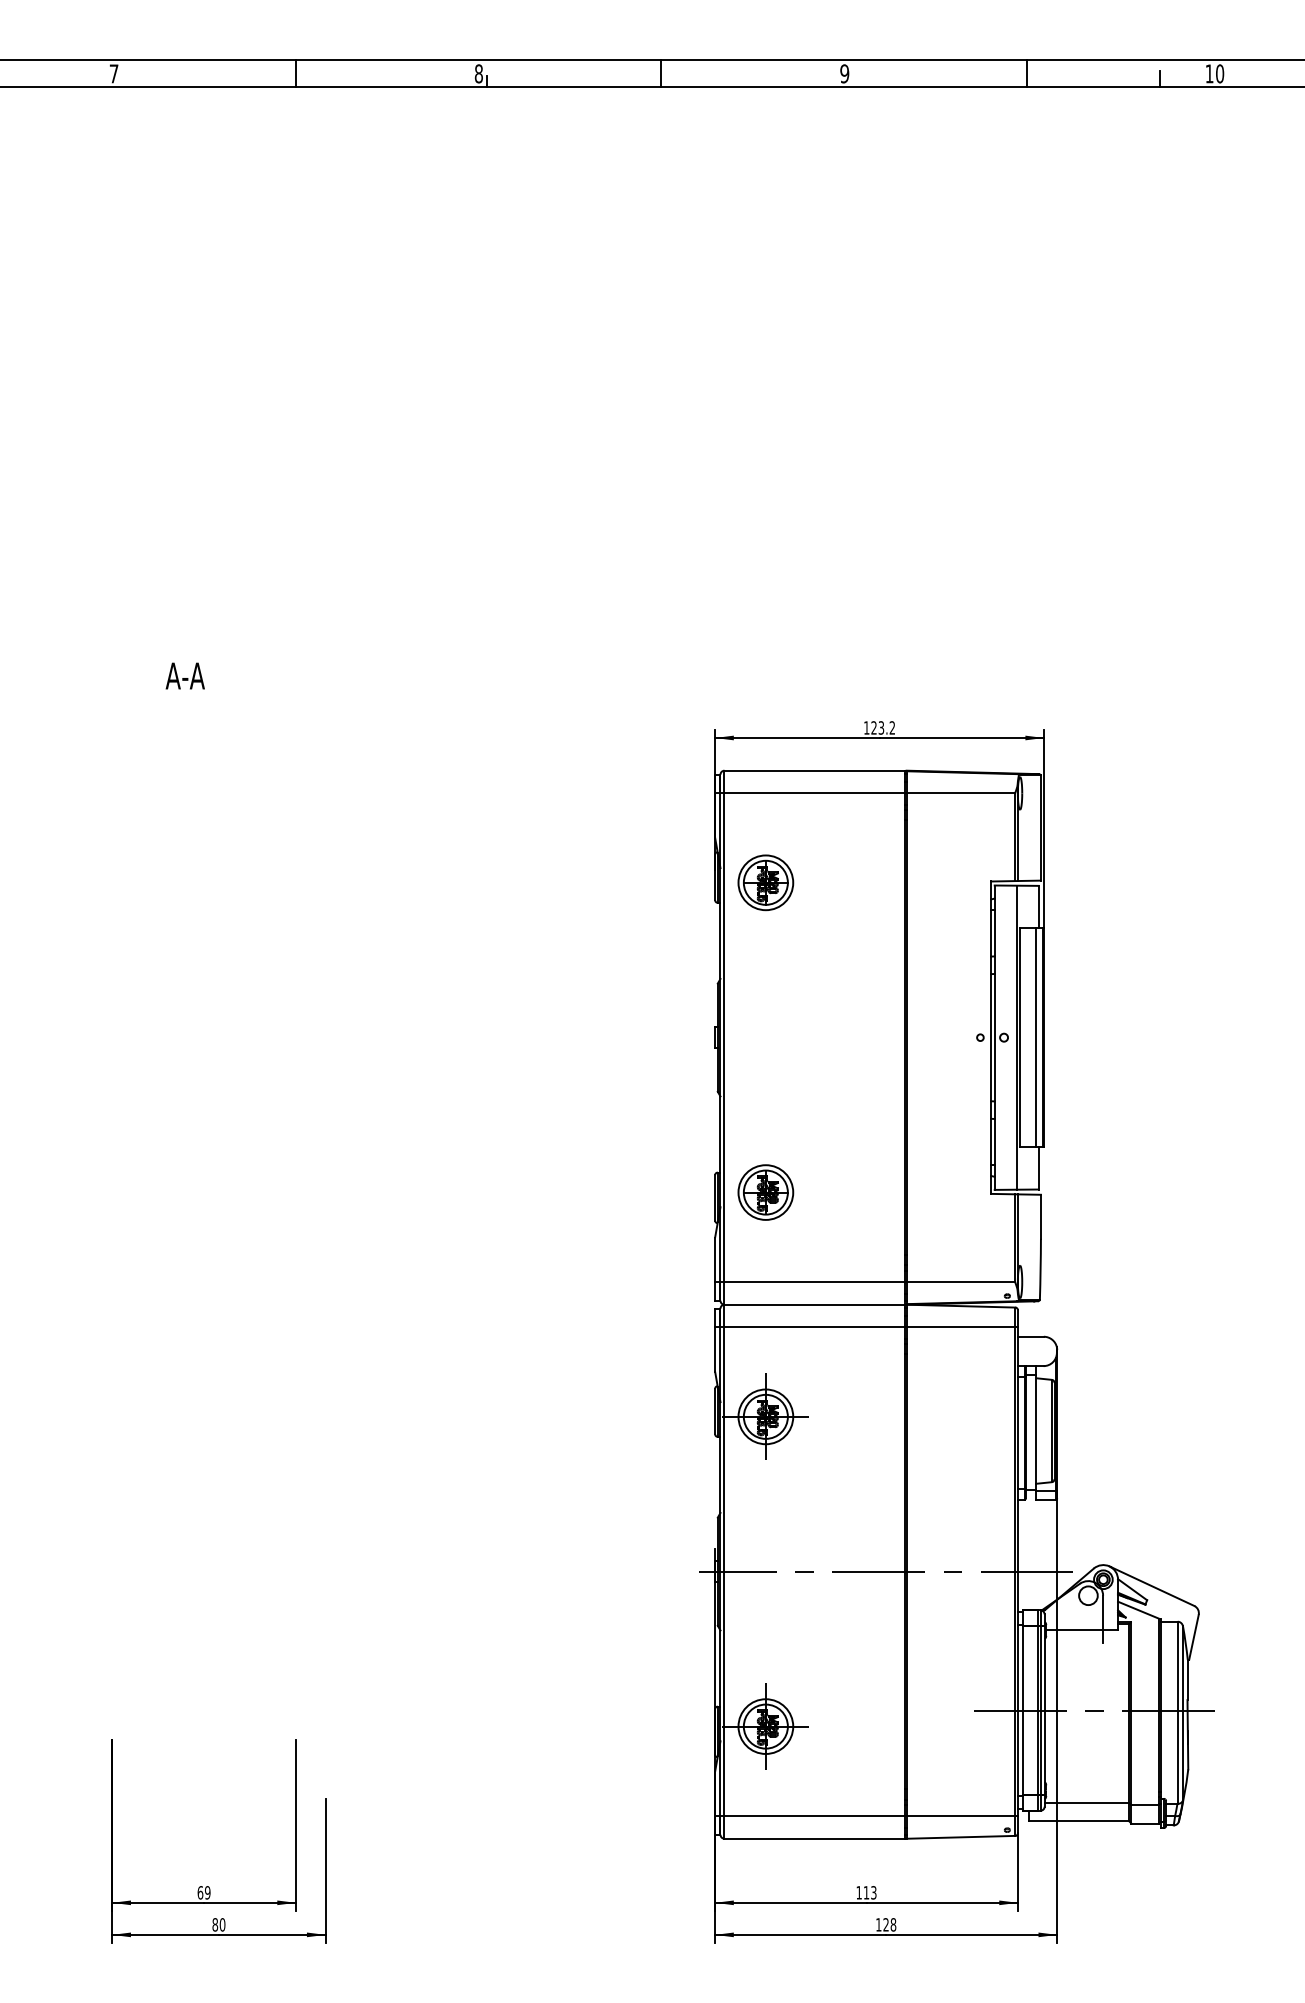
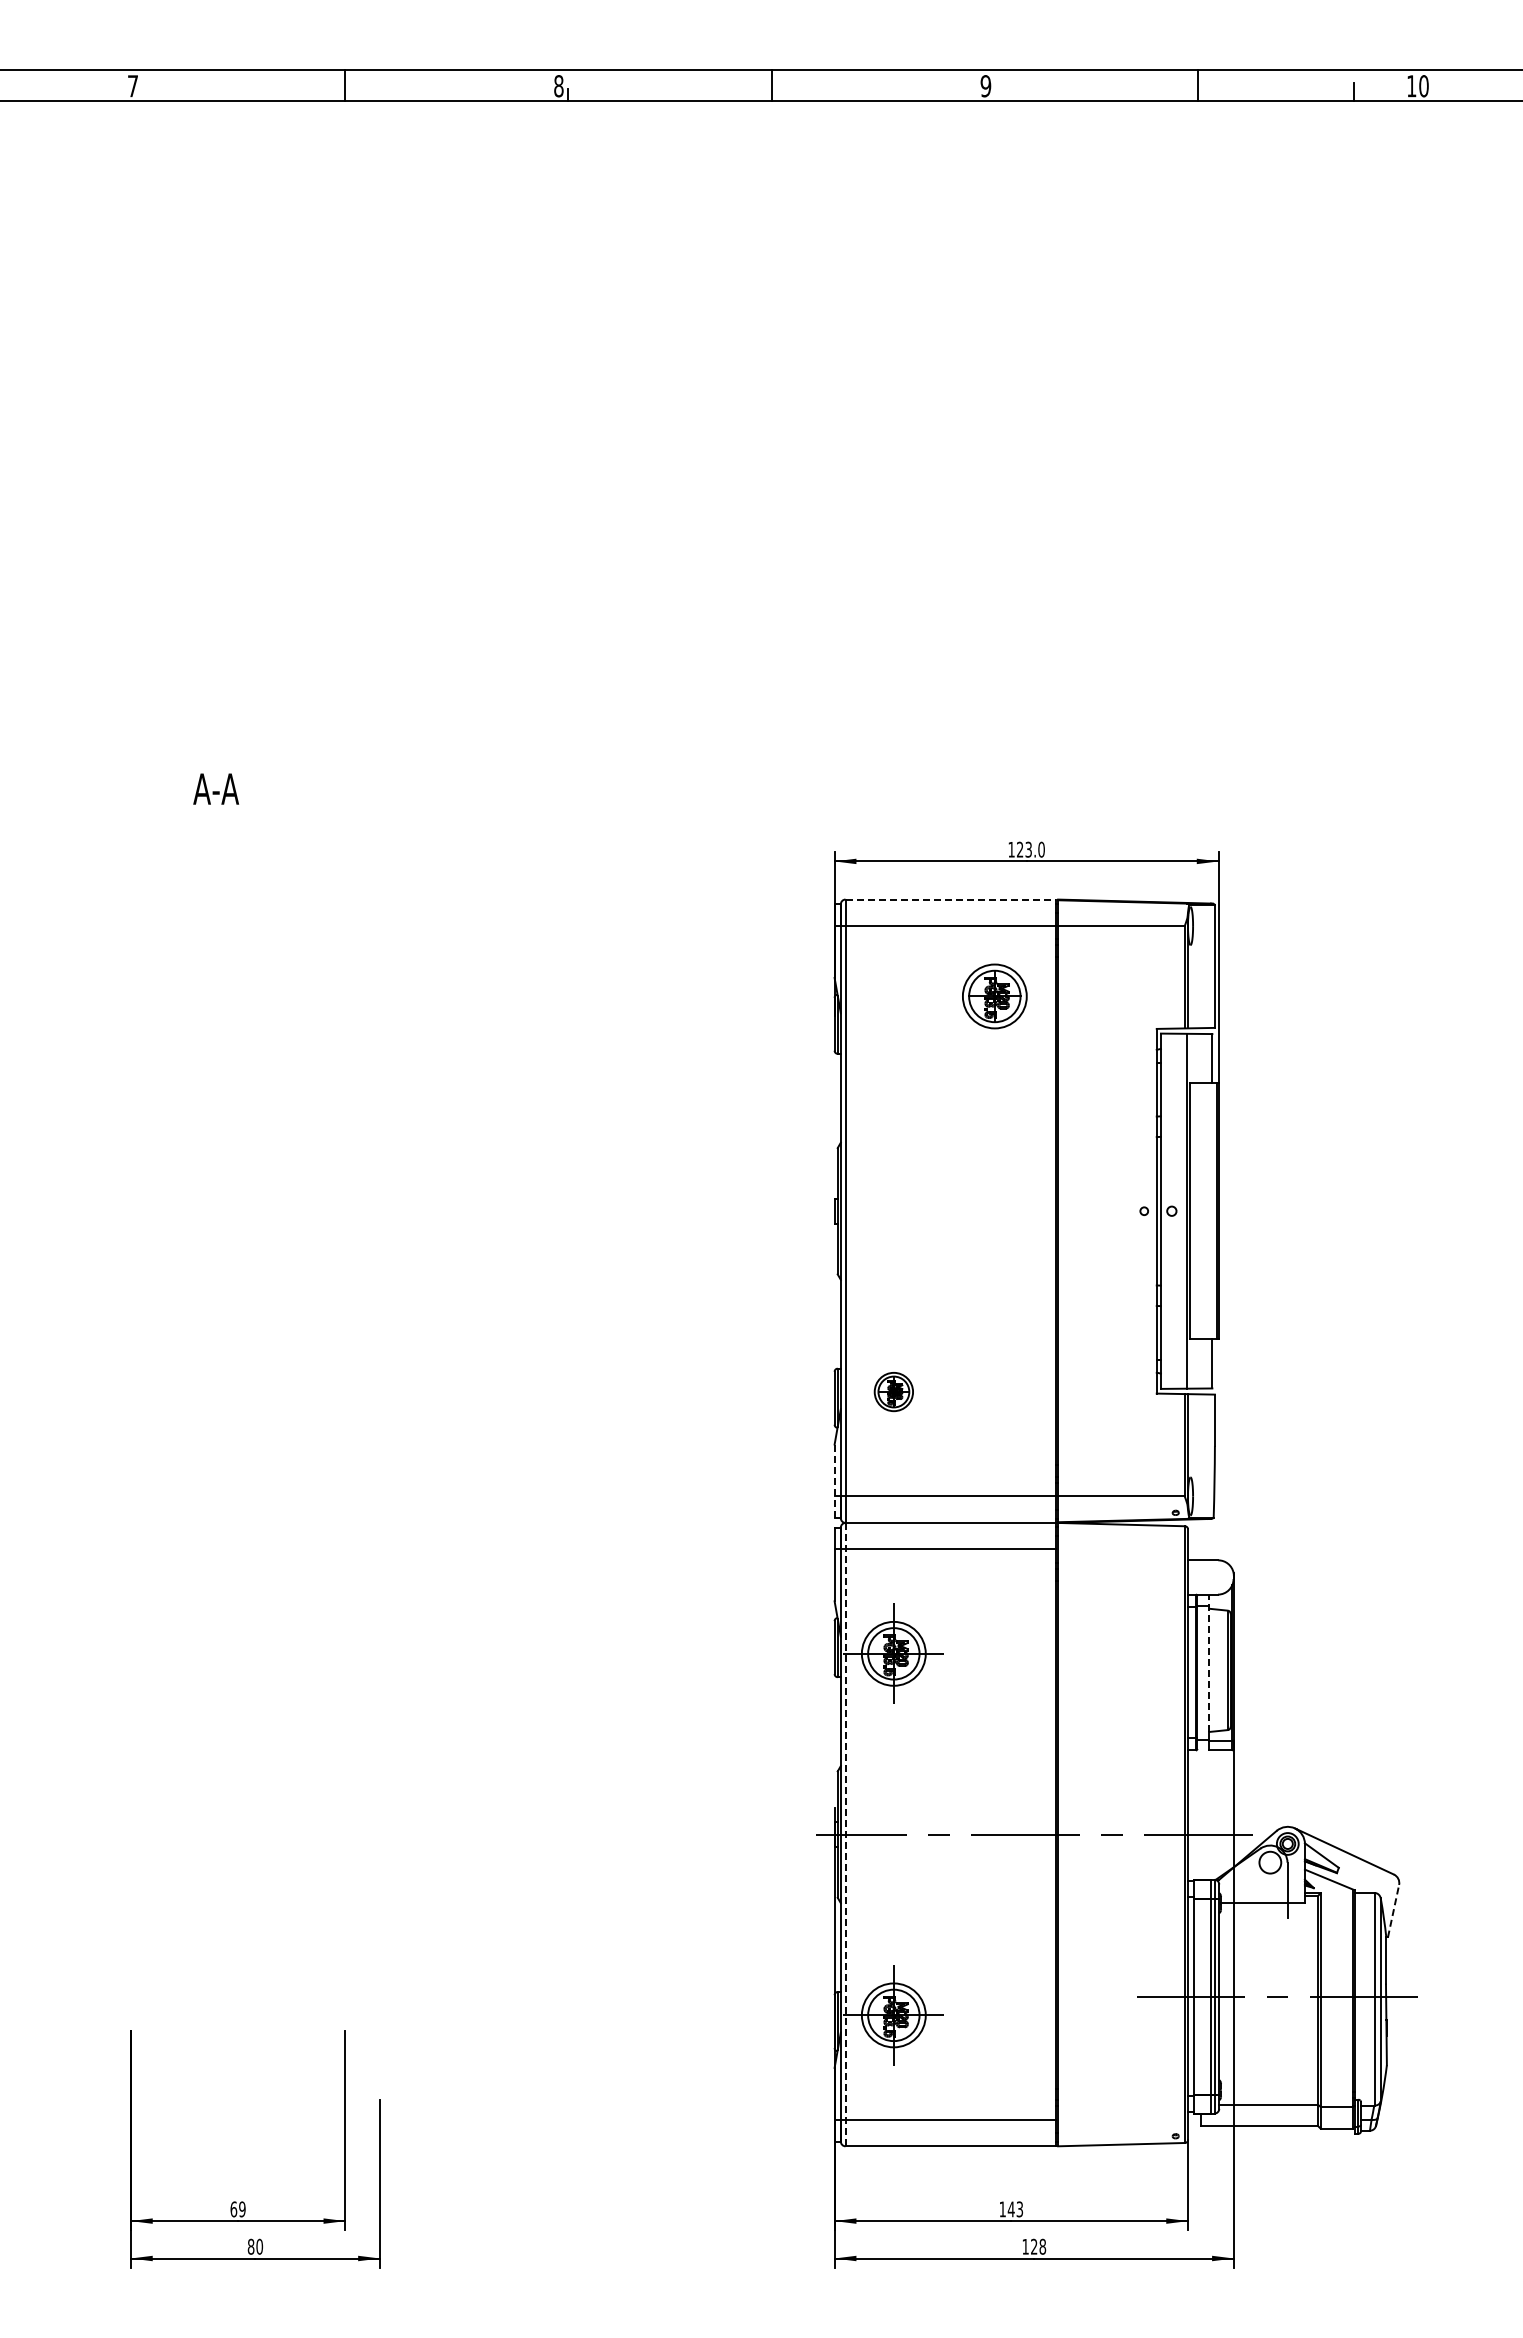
text: (892, 727) -> (1041, 849), 123.2 -> 123.0
line: (815, 770) -> (951, 899), solid -> dashed
part: (765, 882) -> (994, 996), moved
line: (1036, 1037) -> (1209, 1211), removed
part: (765, 1192) -> (893, 1391), size x0.6
line: (715, 1269) -> (834, 1481), solid -> dashed
line: (962, 1327) -> (1123, 1549), removed
line: (1035, 1425) -> (1208, 1663), solid -> dashed
line: (724, 1571) -> (845, 1834), solid -> dashed
line: (1193, 1637) -> (1393, 1911), solid -> dashed
line: (962, 1815) -> (1123, 2119), removed
text: (865, 1892) -> (1010, 2209), 113 -> 143

